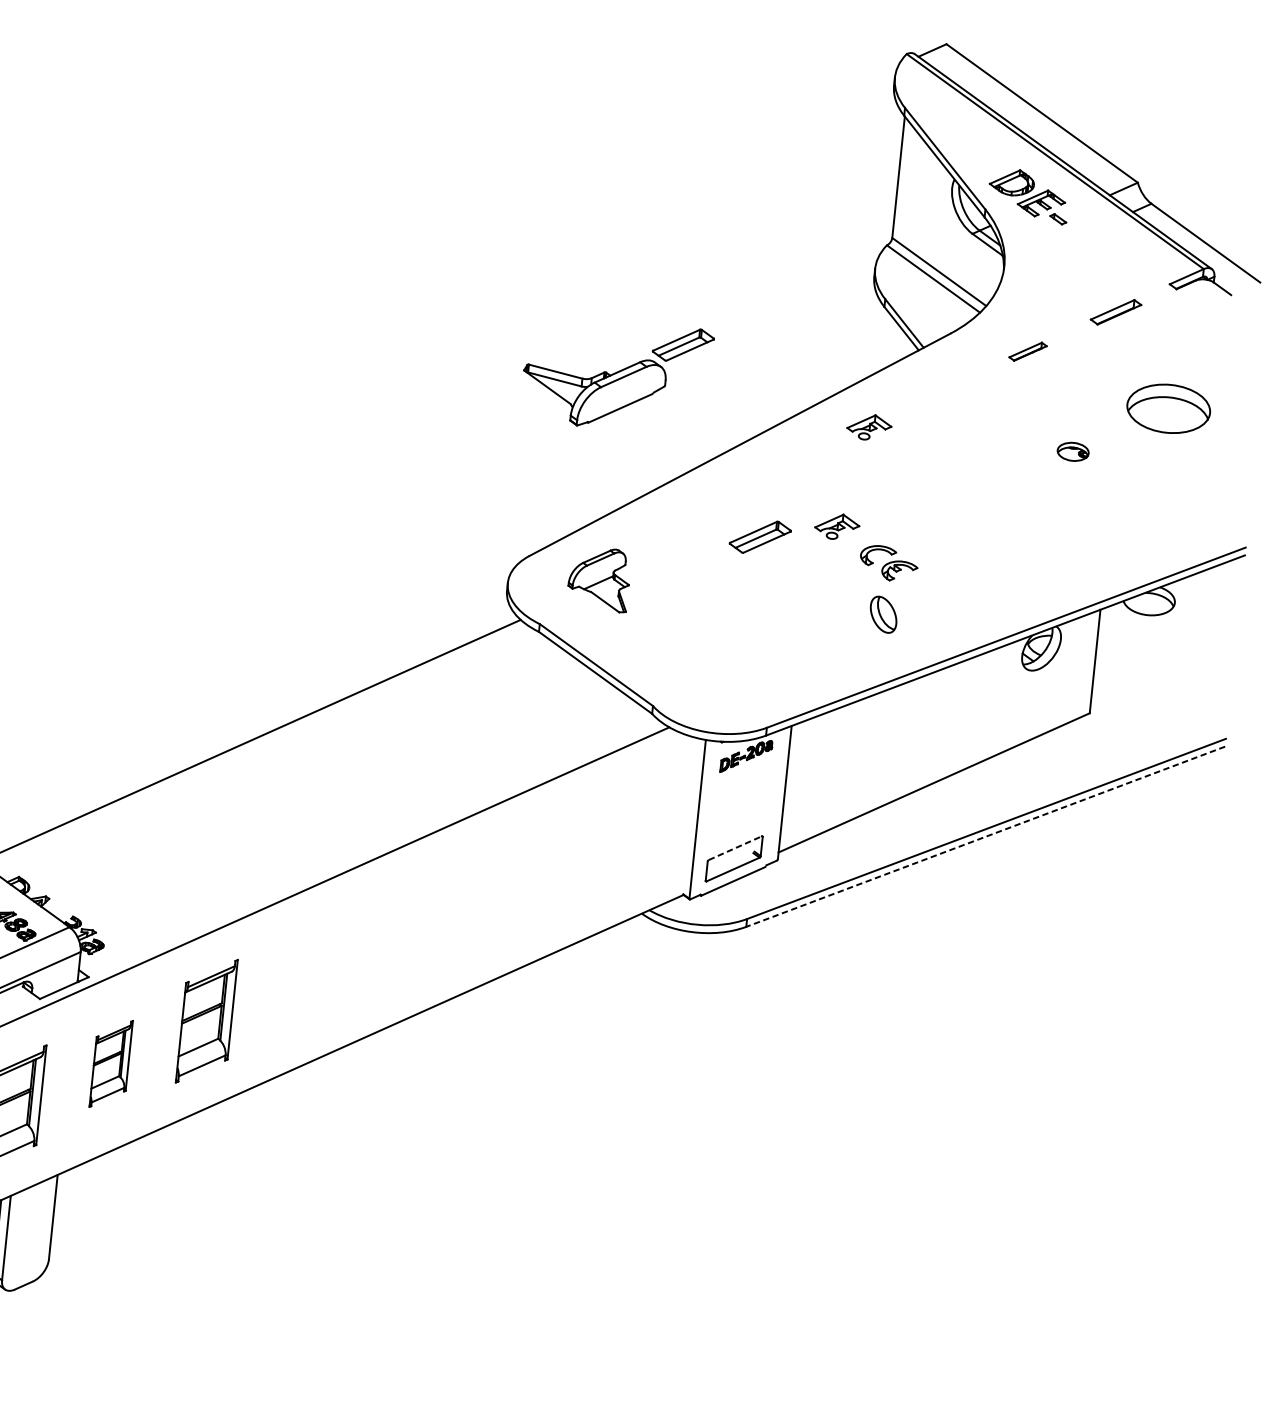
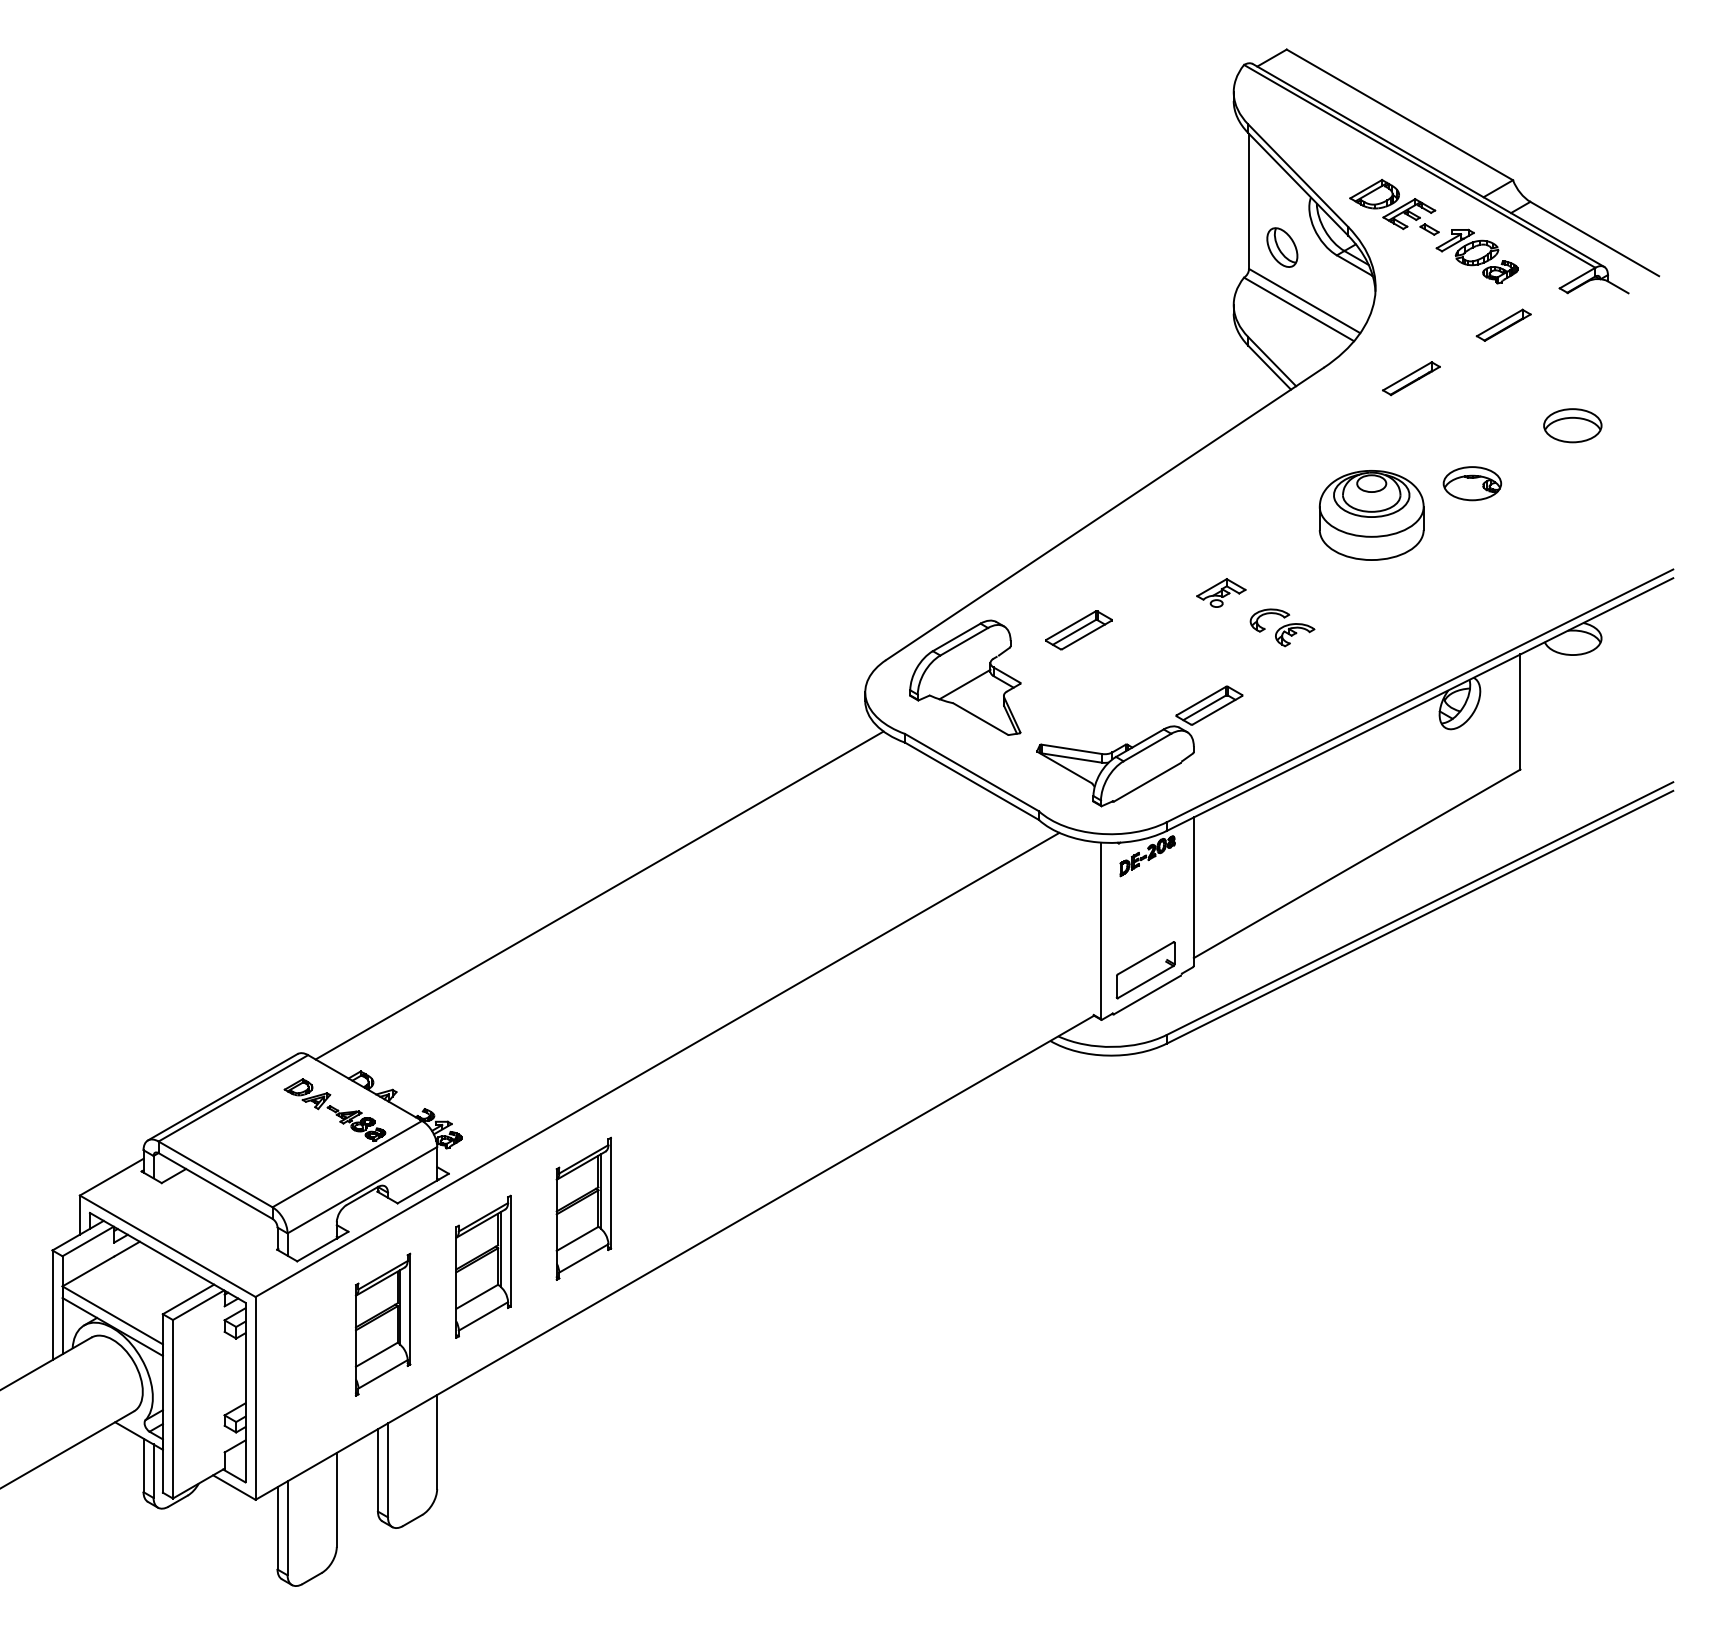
part: (1097, 247) -> (1476, 256), added
part: (1028, 351) -> (1411, 378), size x1.43
part: (616, 375) -> (1139, 746), moved
part: (1168, 408) -> (1572, 425), size x0.62
part: (869, 426) -> (1245, 479), removed
part: (1073, 451) -> (1472, 483), size x1.67
part: (979, 471) -> (1371, 515), added
part: (759, 537) -> (1078, 630), moved
part: (599, 578) -> (965, 677), size x1.67
part: (883, 614) -> (1282, 247), moved
line: (985, 836) -> (1419, 917), dashed -> solid
line: (736, 848) -> (1146, 958), dashed -> solid
part: (111, 1063) -> (483, 1266), size x1.43

